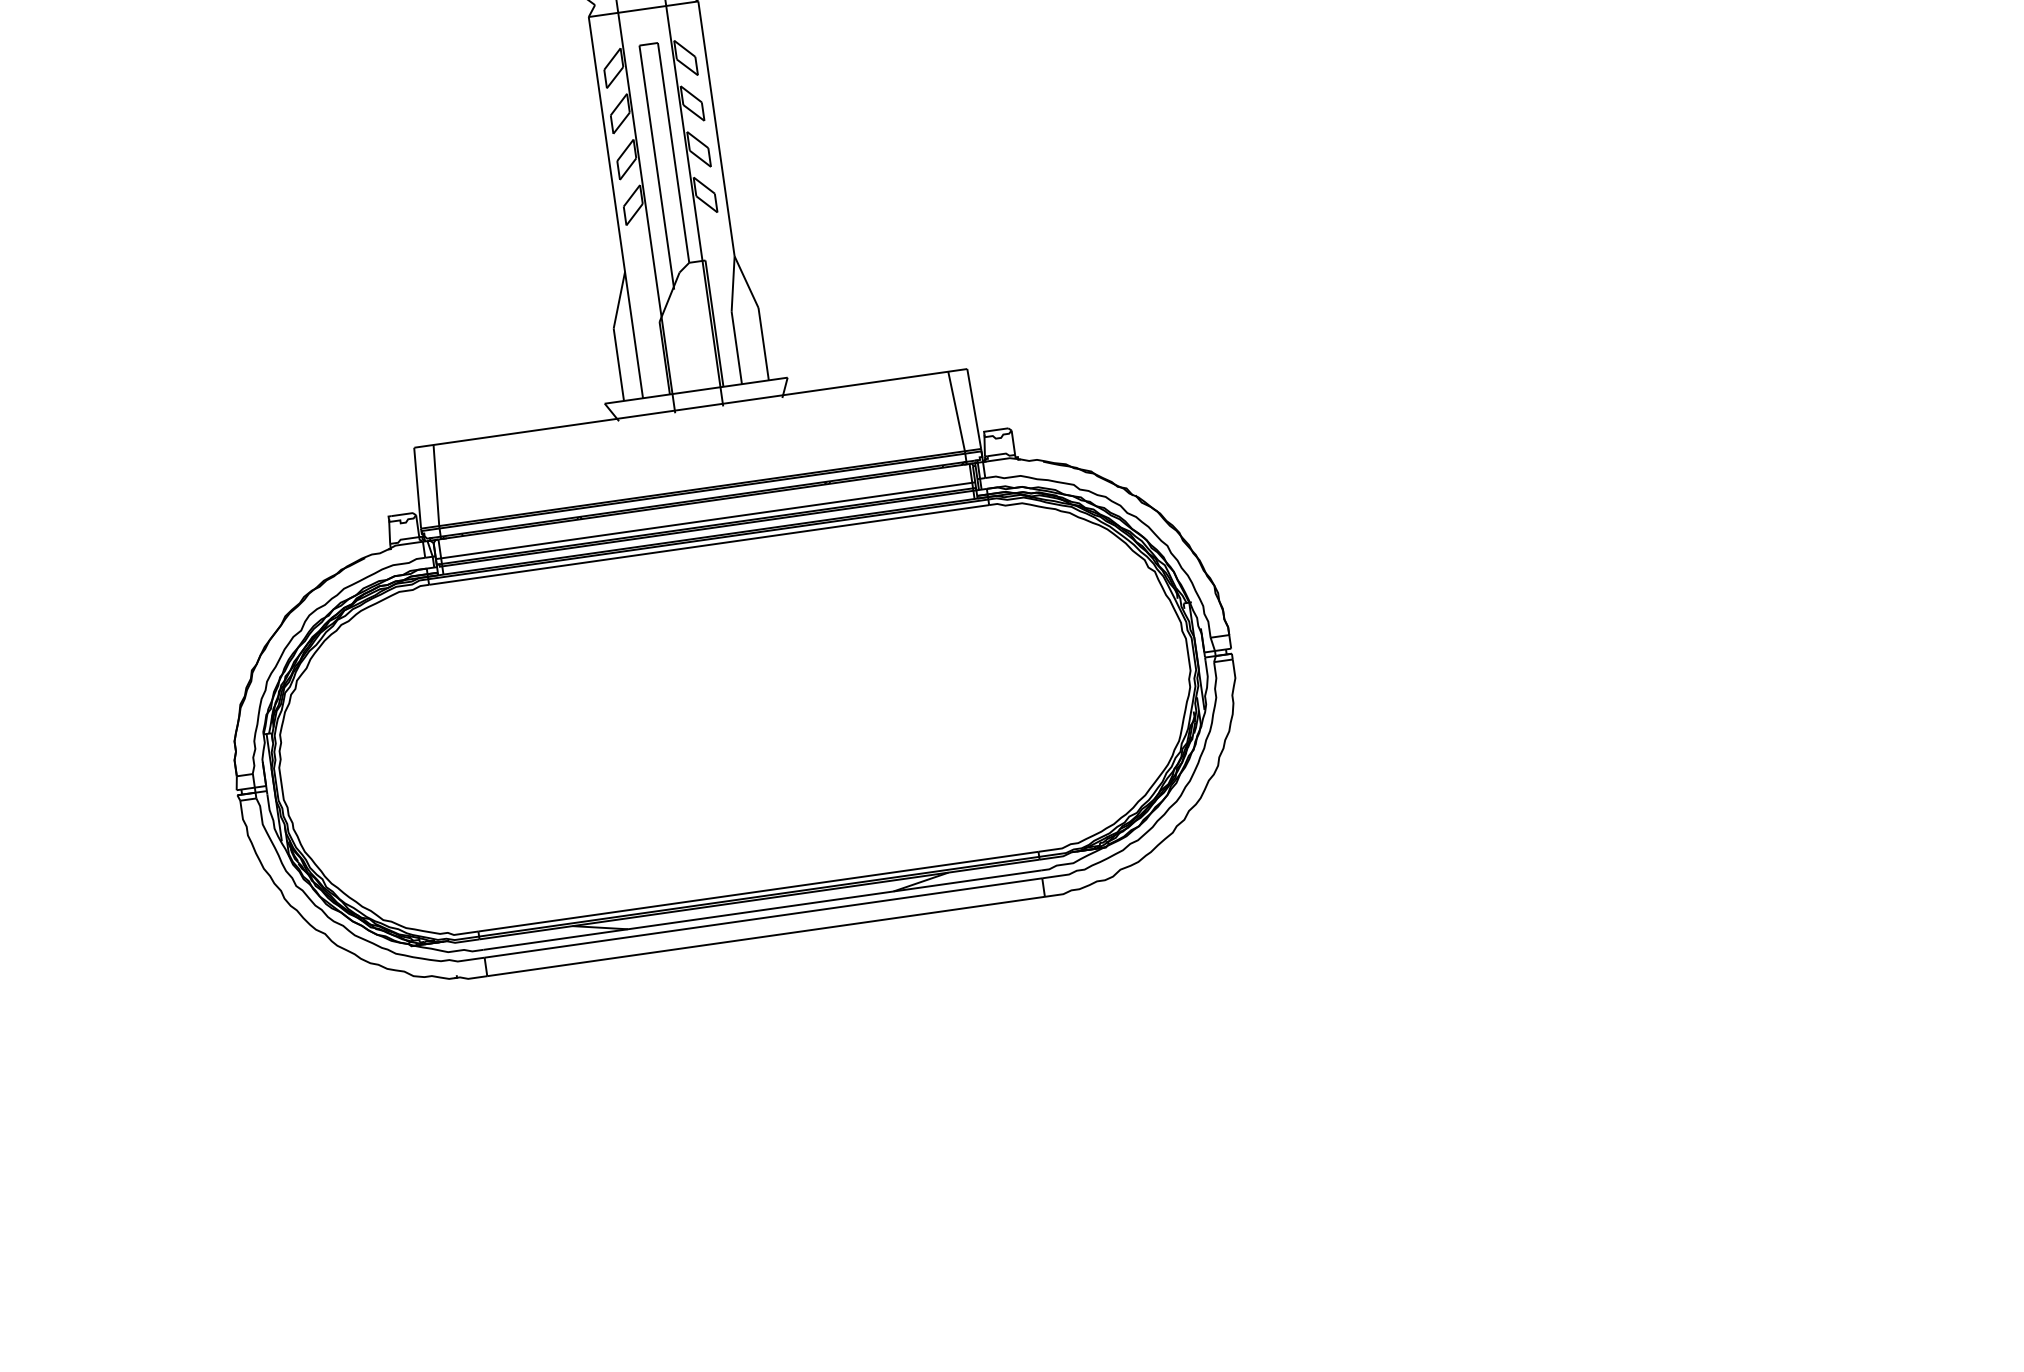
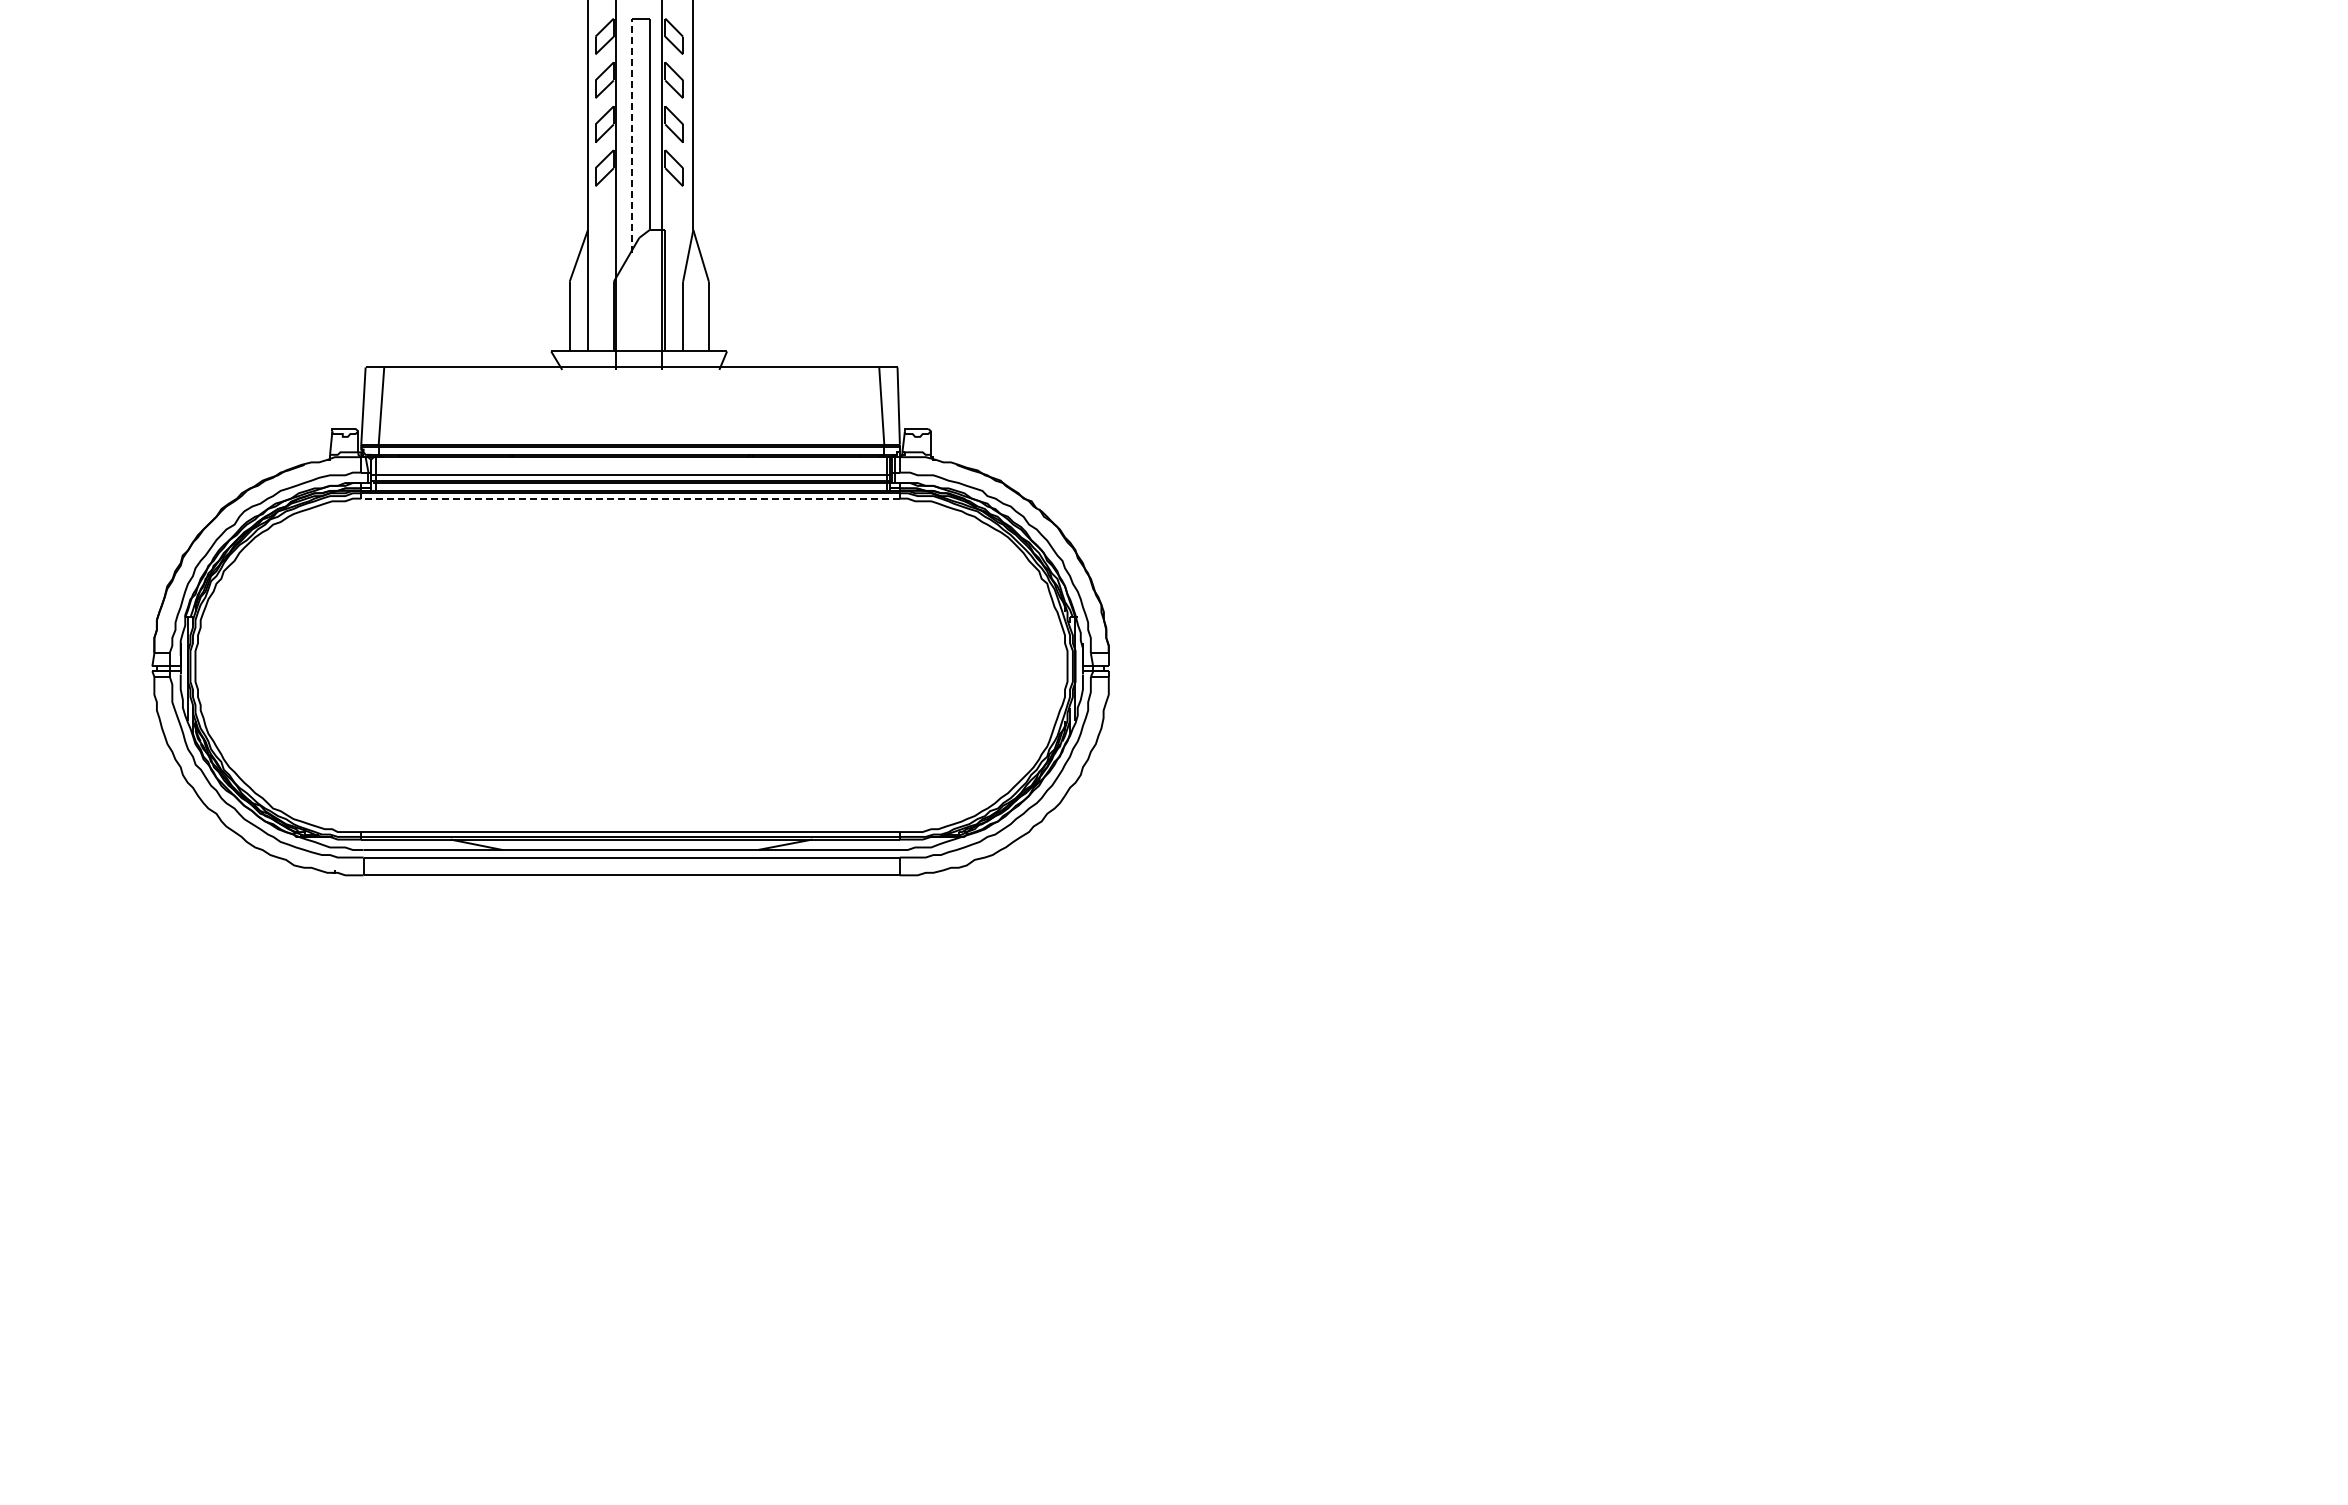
line: (656, 167) -> (631, 135), solid -> dashed
line: (709, 544) -> (630, 498), solid -> dashed

